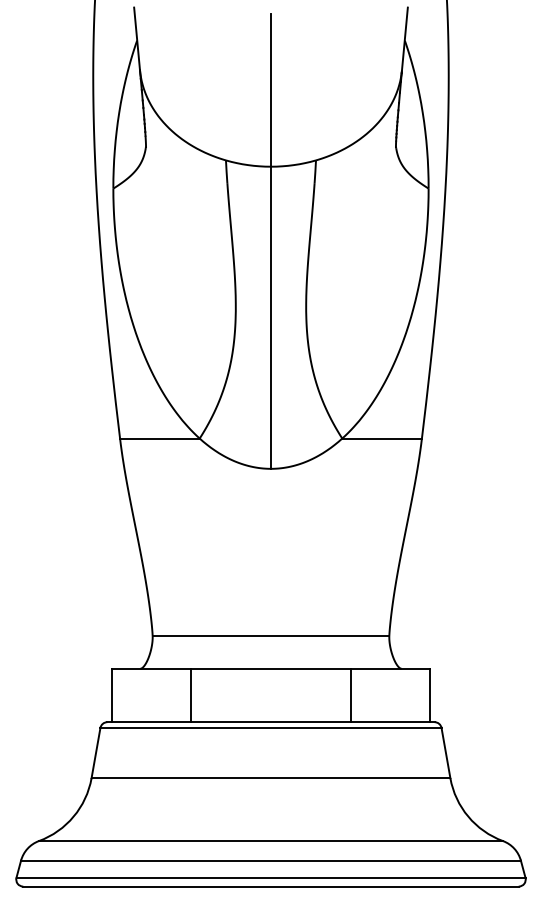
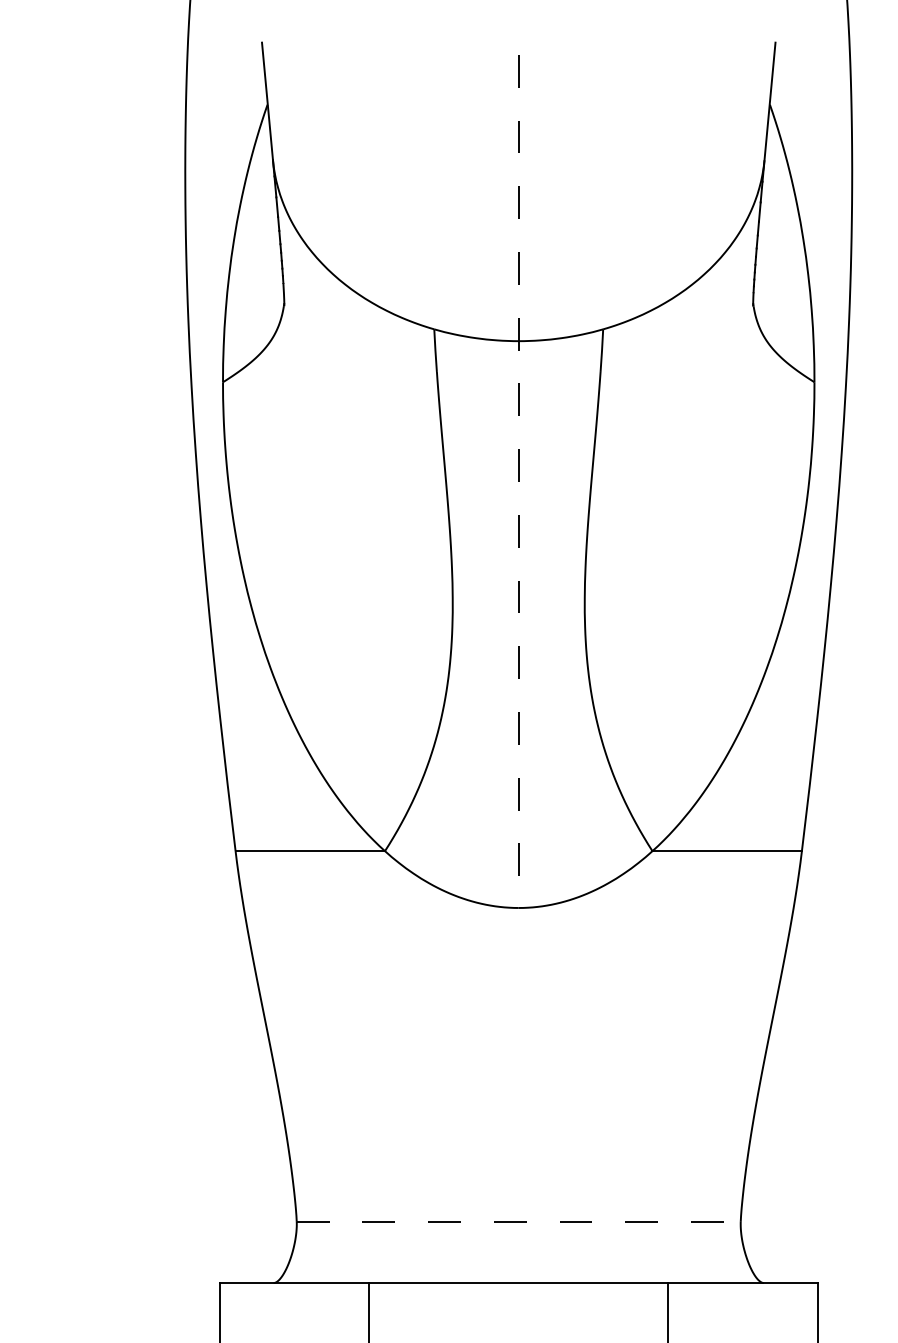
line: (270, 241) -> (517, 481), solid -> dashed
line: (271, 636) -> (519, 1222), solid -> dashed

